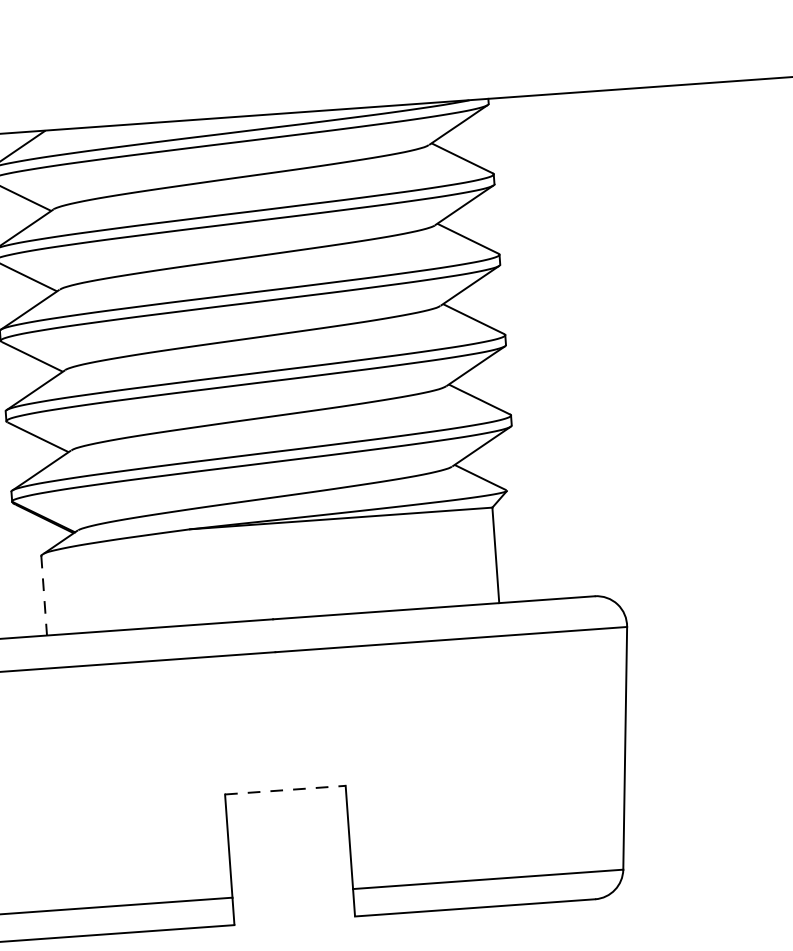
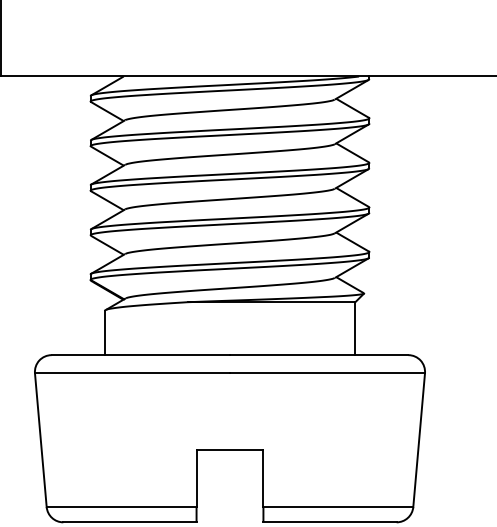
line: (44, 596) -> (104, 333), dashed -> solid
line: (286, 789) -> (230, 449), dashed -> solid

